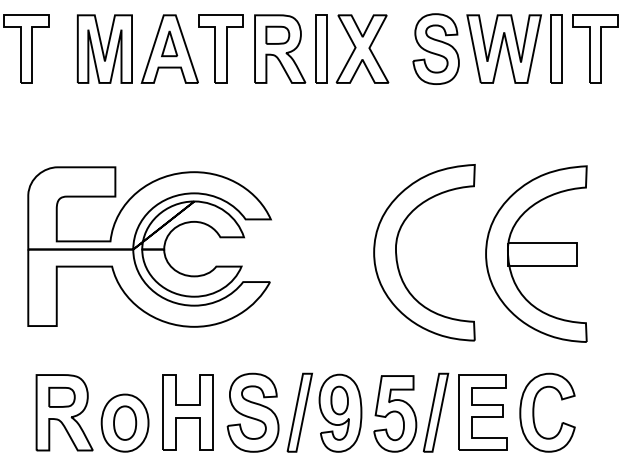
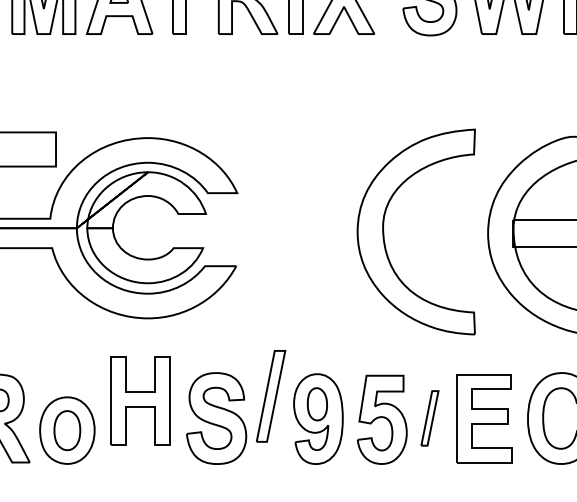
part: (187, 412) -> (140, 400), moved
part: (299, 412) -> (270, 396), moved
part: (436, 412) -> (430, 418), size x0.6

